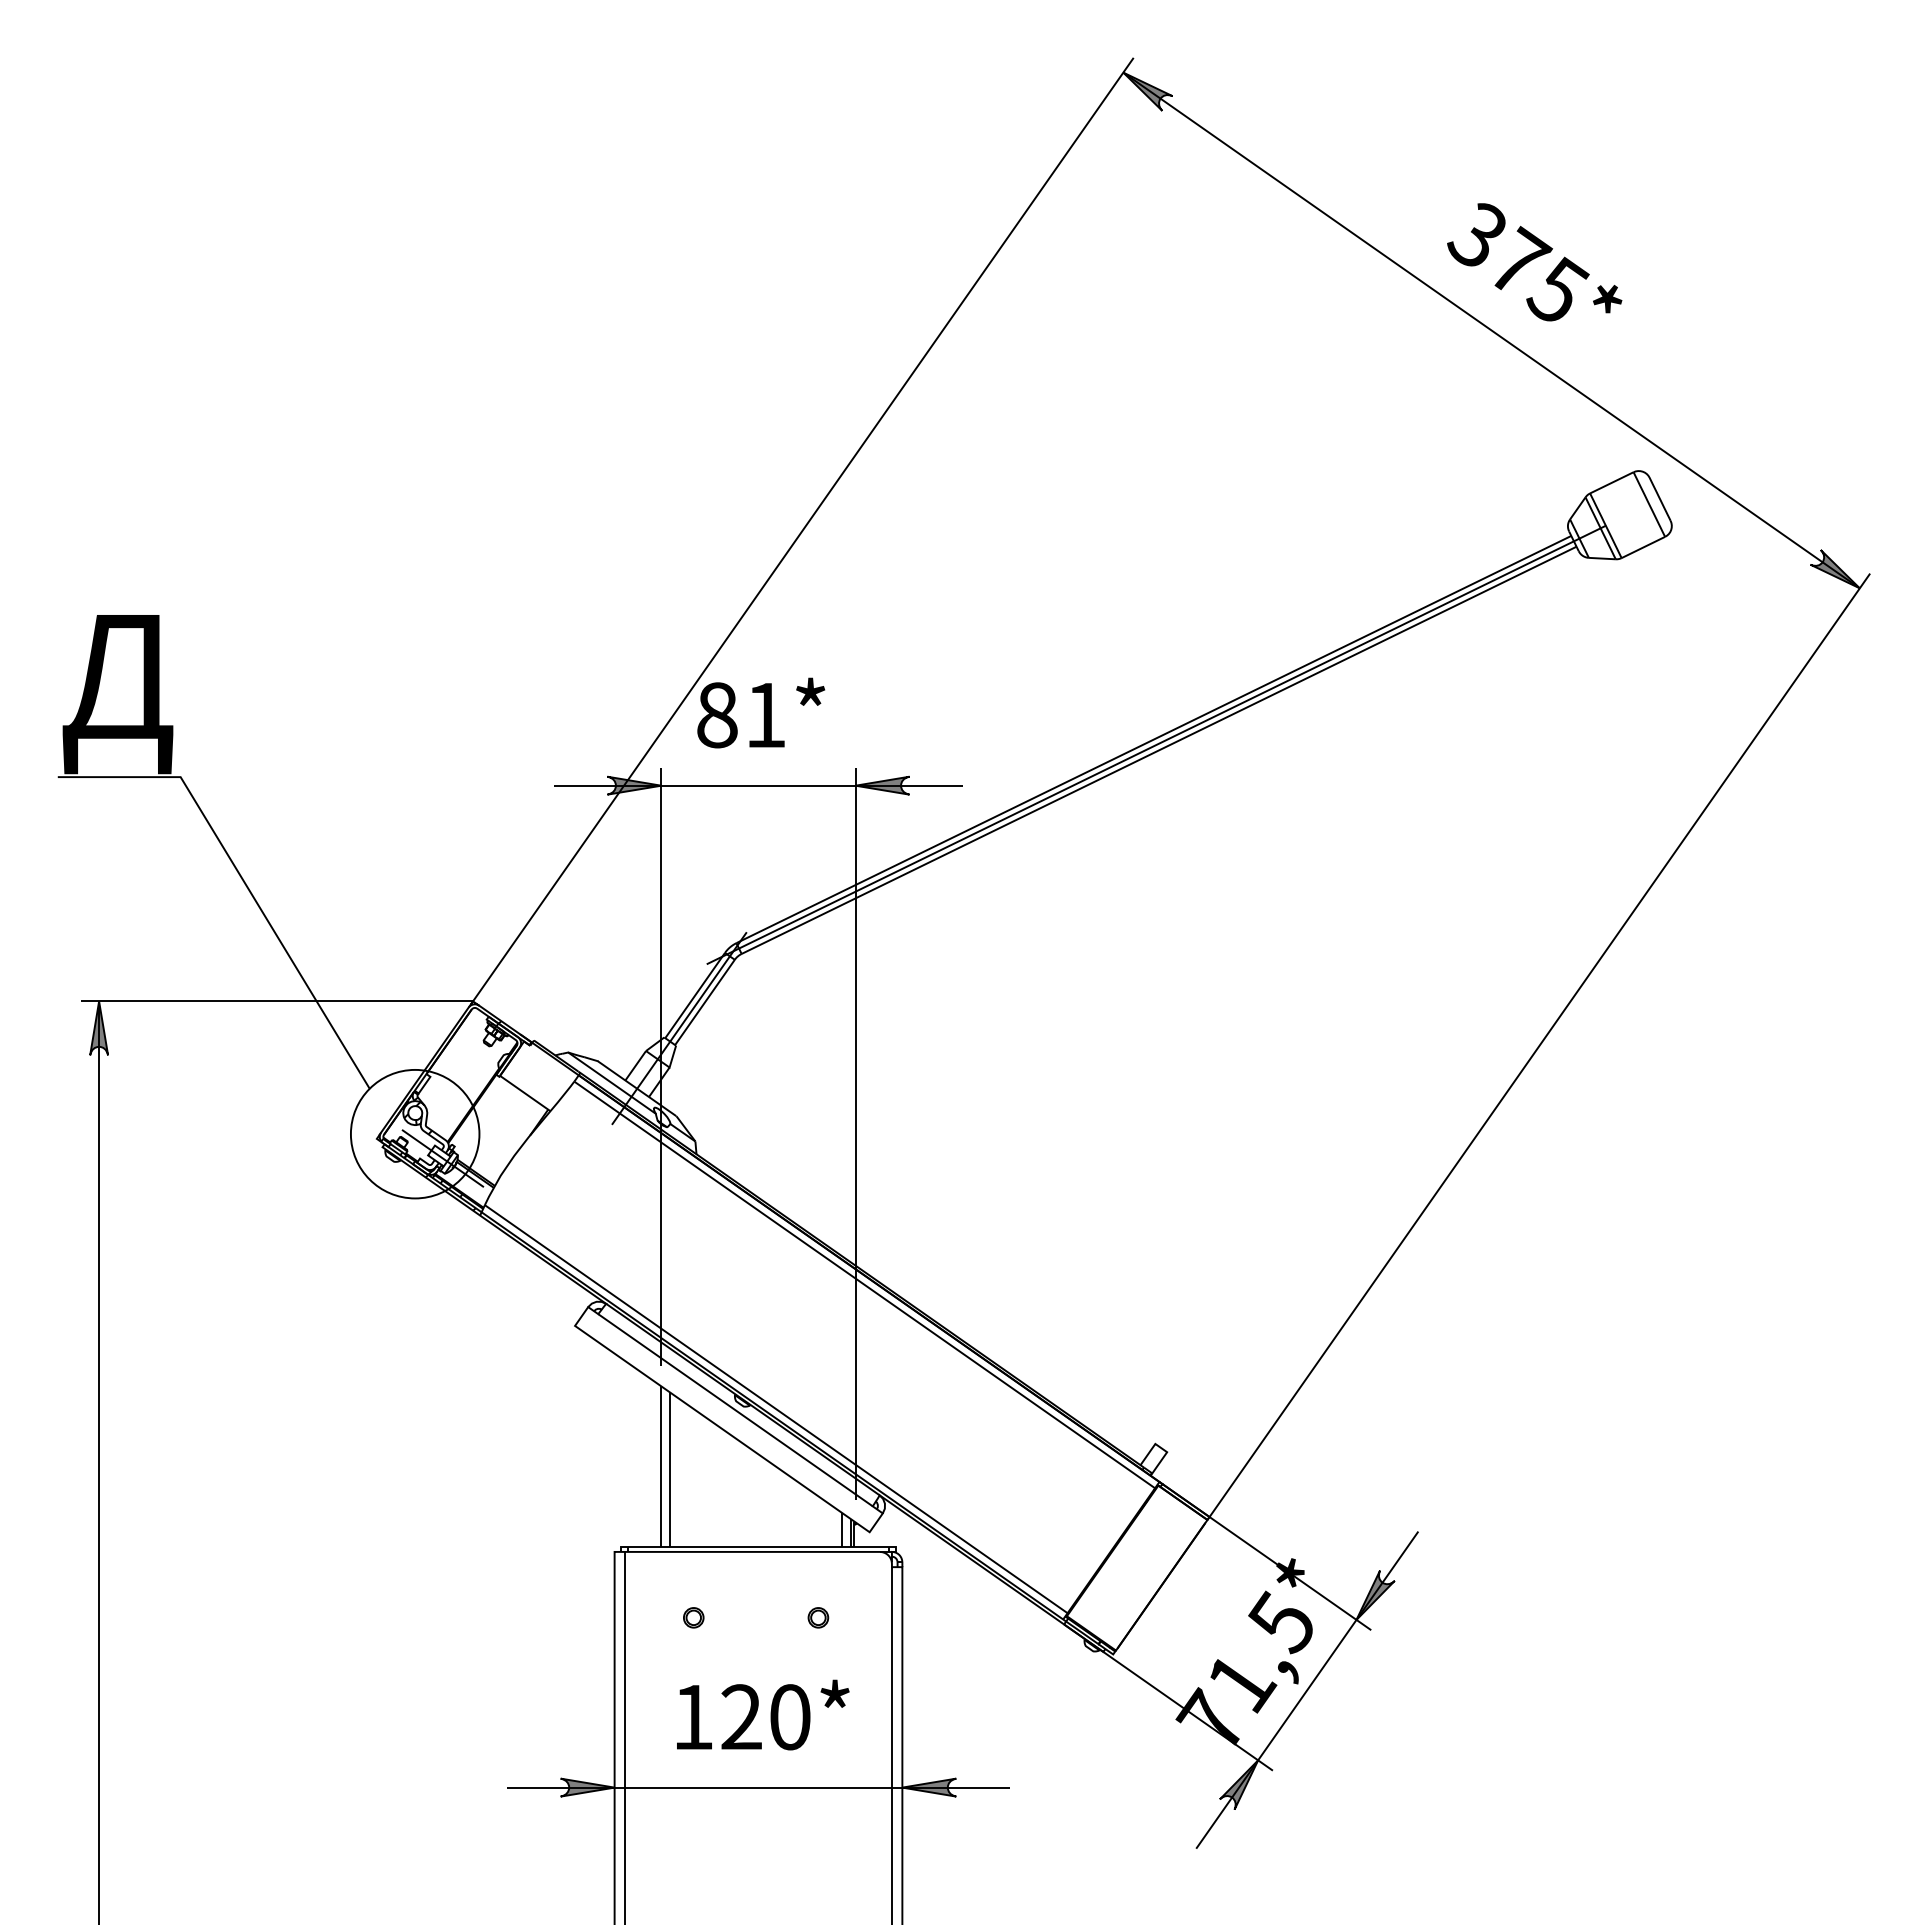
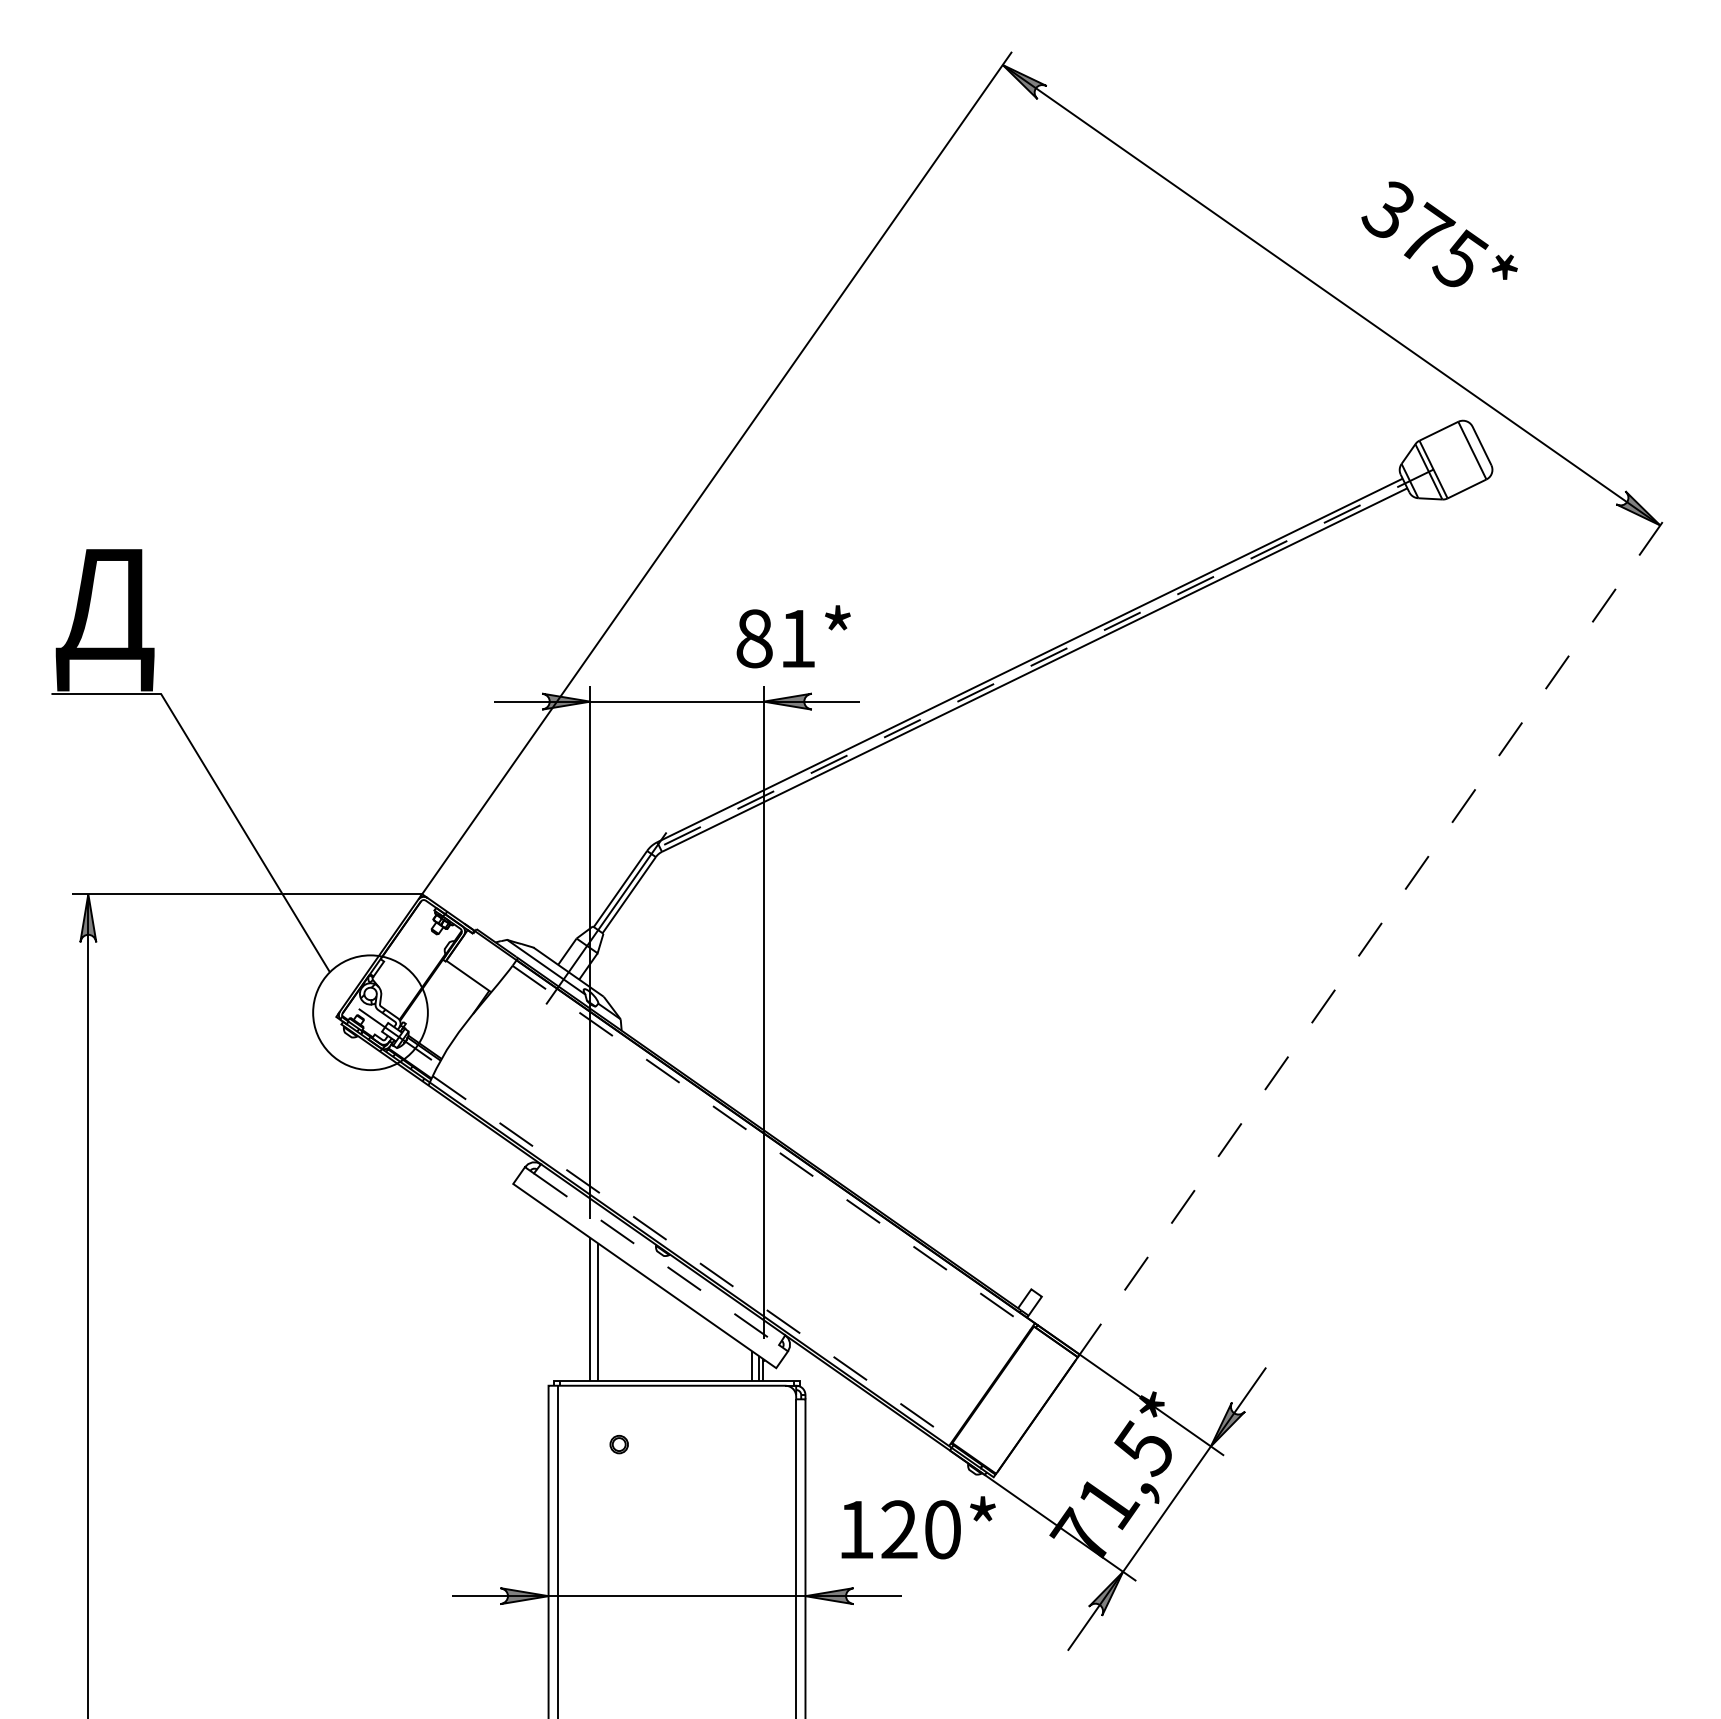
text: (1534, 262) -> (1439, 234), moved
text: (761, 712) -> (793, 636), moved
line: (1156, 745) -> (1032, 665), solid -> dashed
line: (1538, 1046) -> (1373, 934), solid -> dashed
line: (865, 1285) -> (772, 1147), solid -> dashed
line: (776, 1409) -> (693, 1258), solid -> dashed
line: (735, 1410) -> (656, 1259), solid -> dashed
part: (818, 1617) -> (730, 1444), removed
text: (763, 1714) -> (918, 1527), moved

